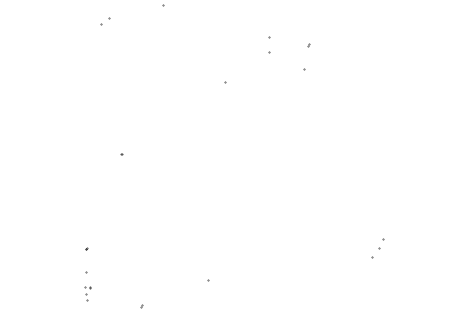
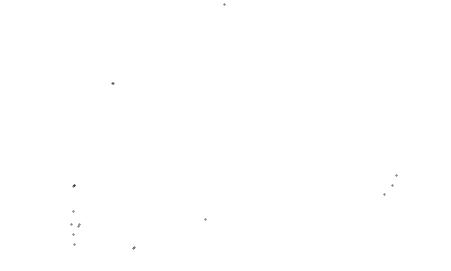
part: (87, 293) -> (75, 234), size x1.4

